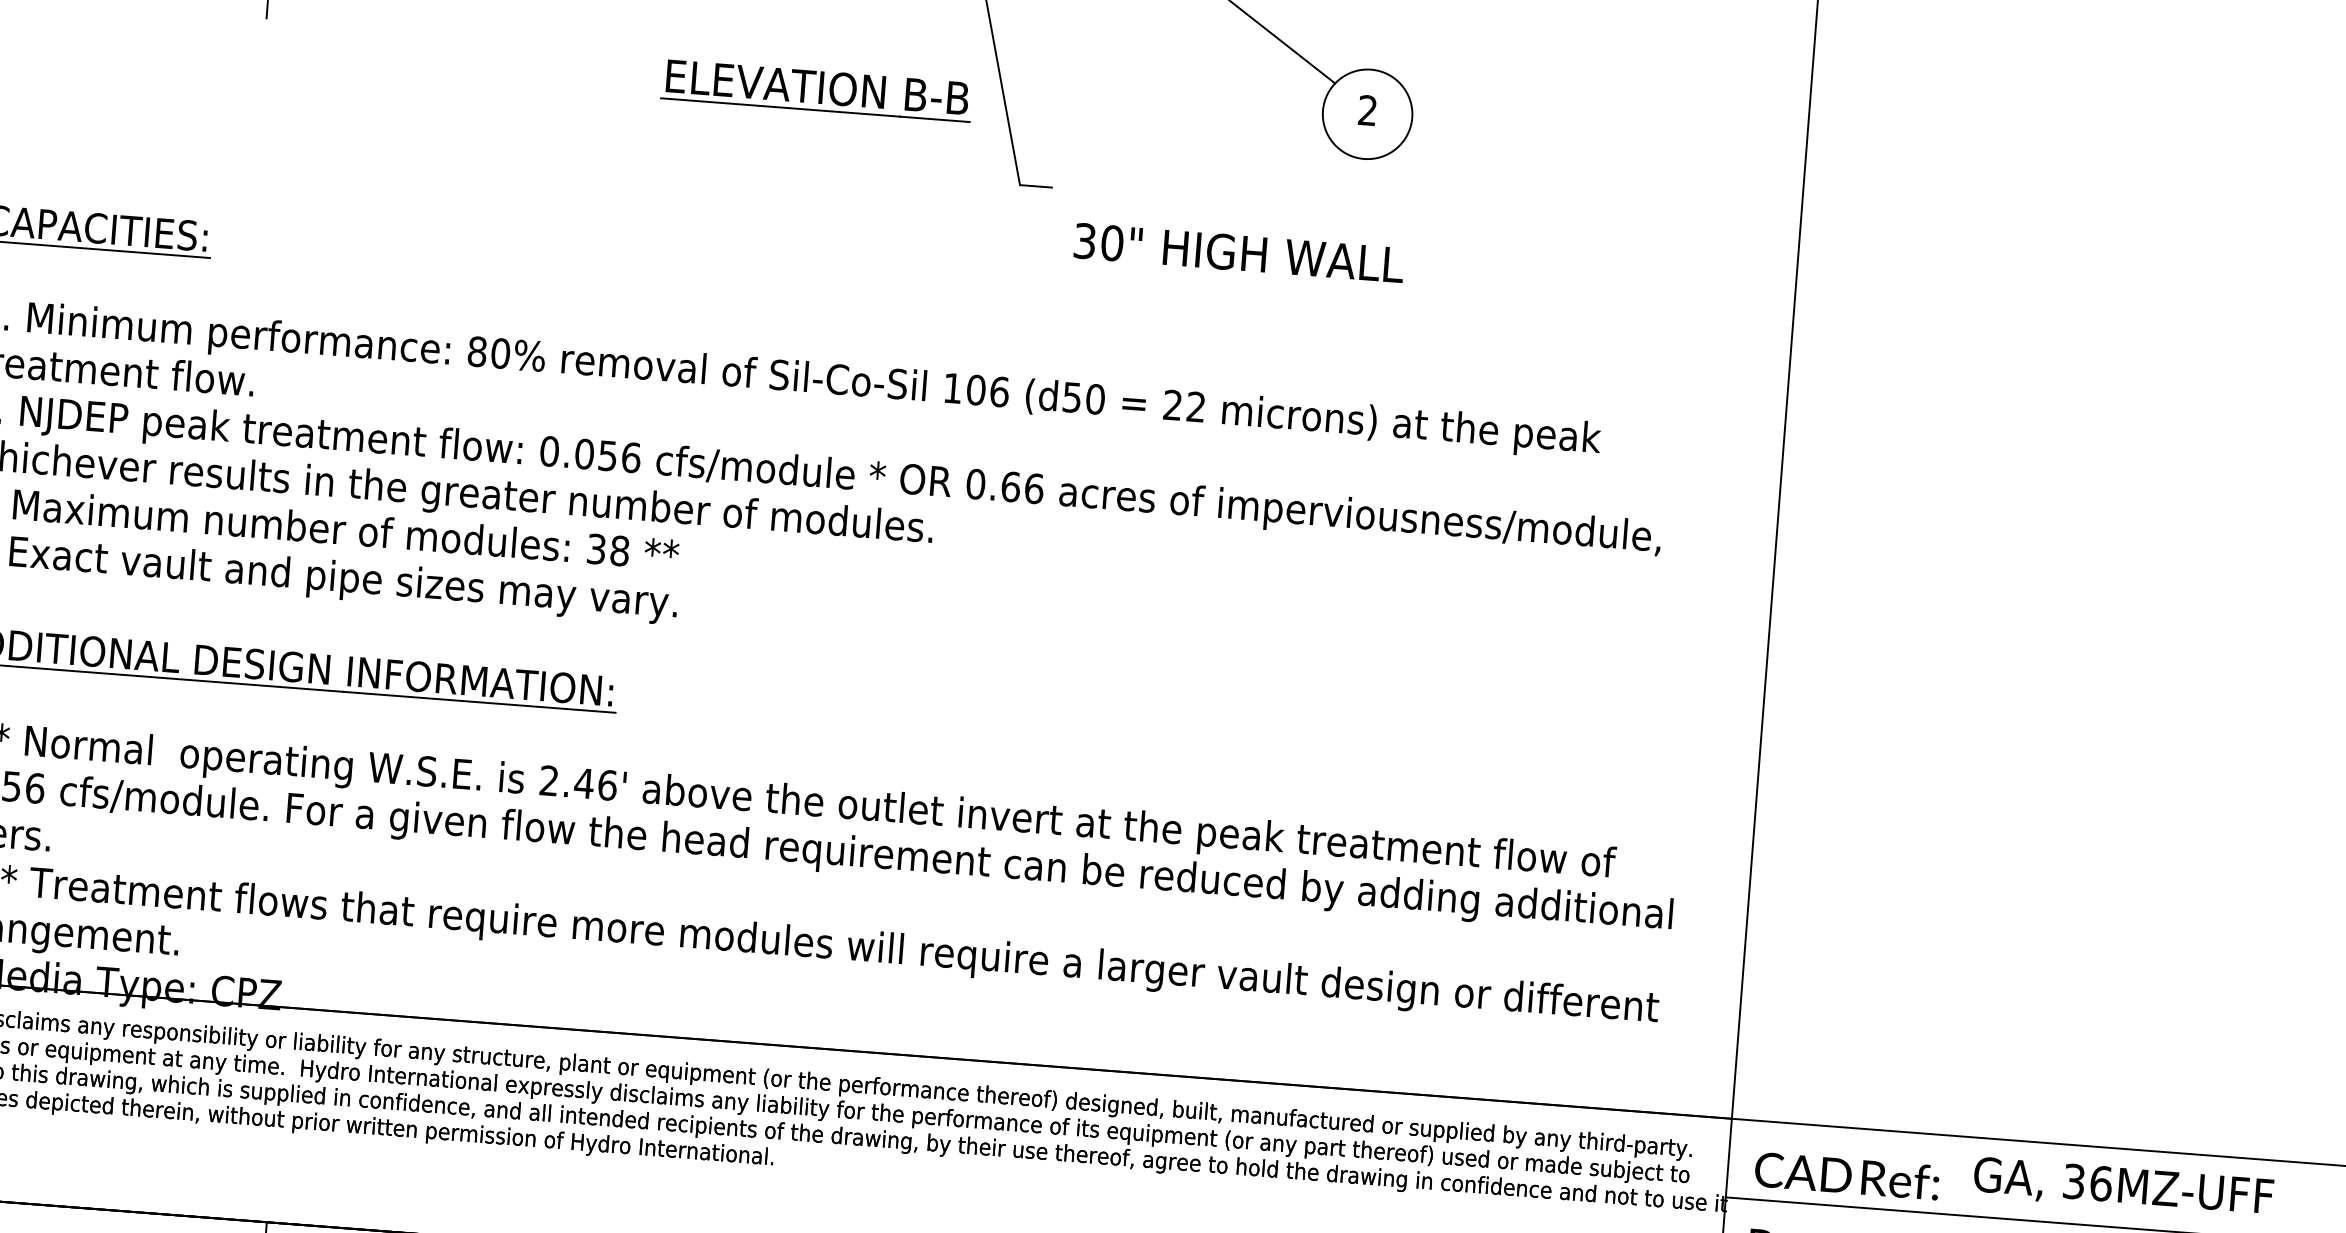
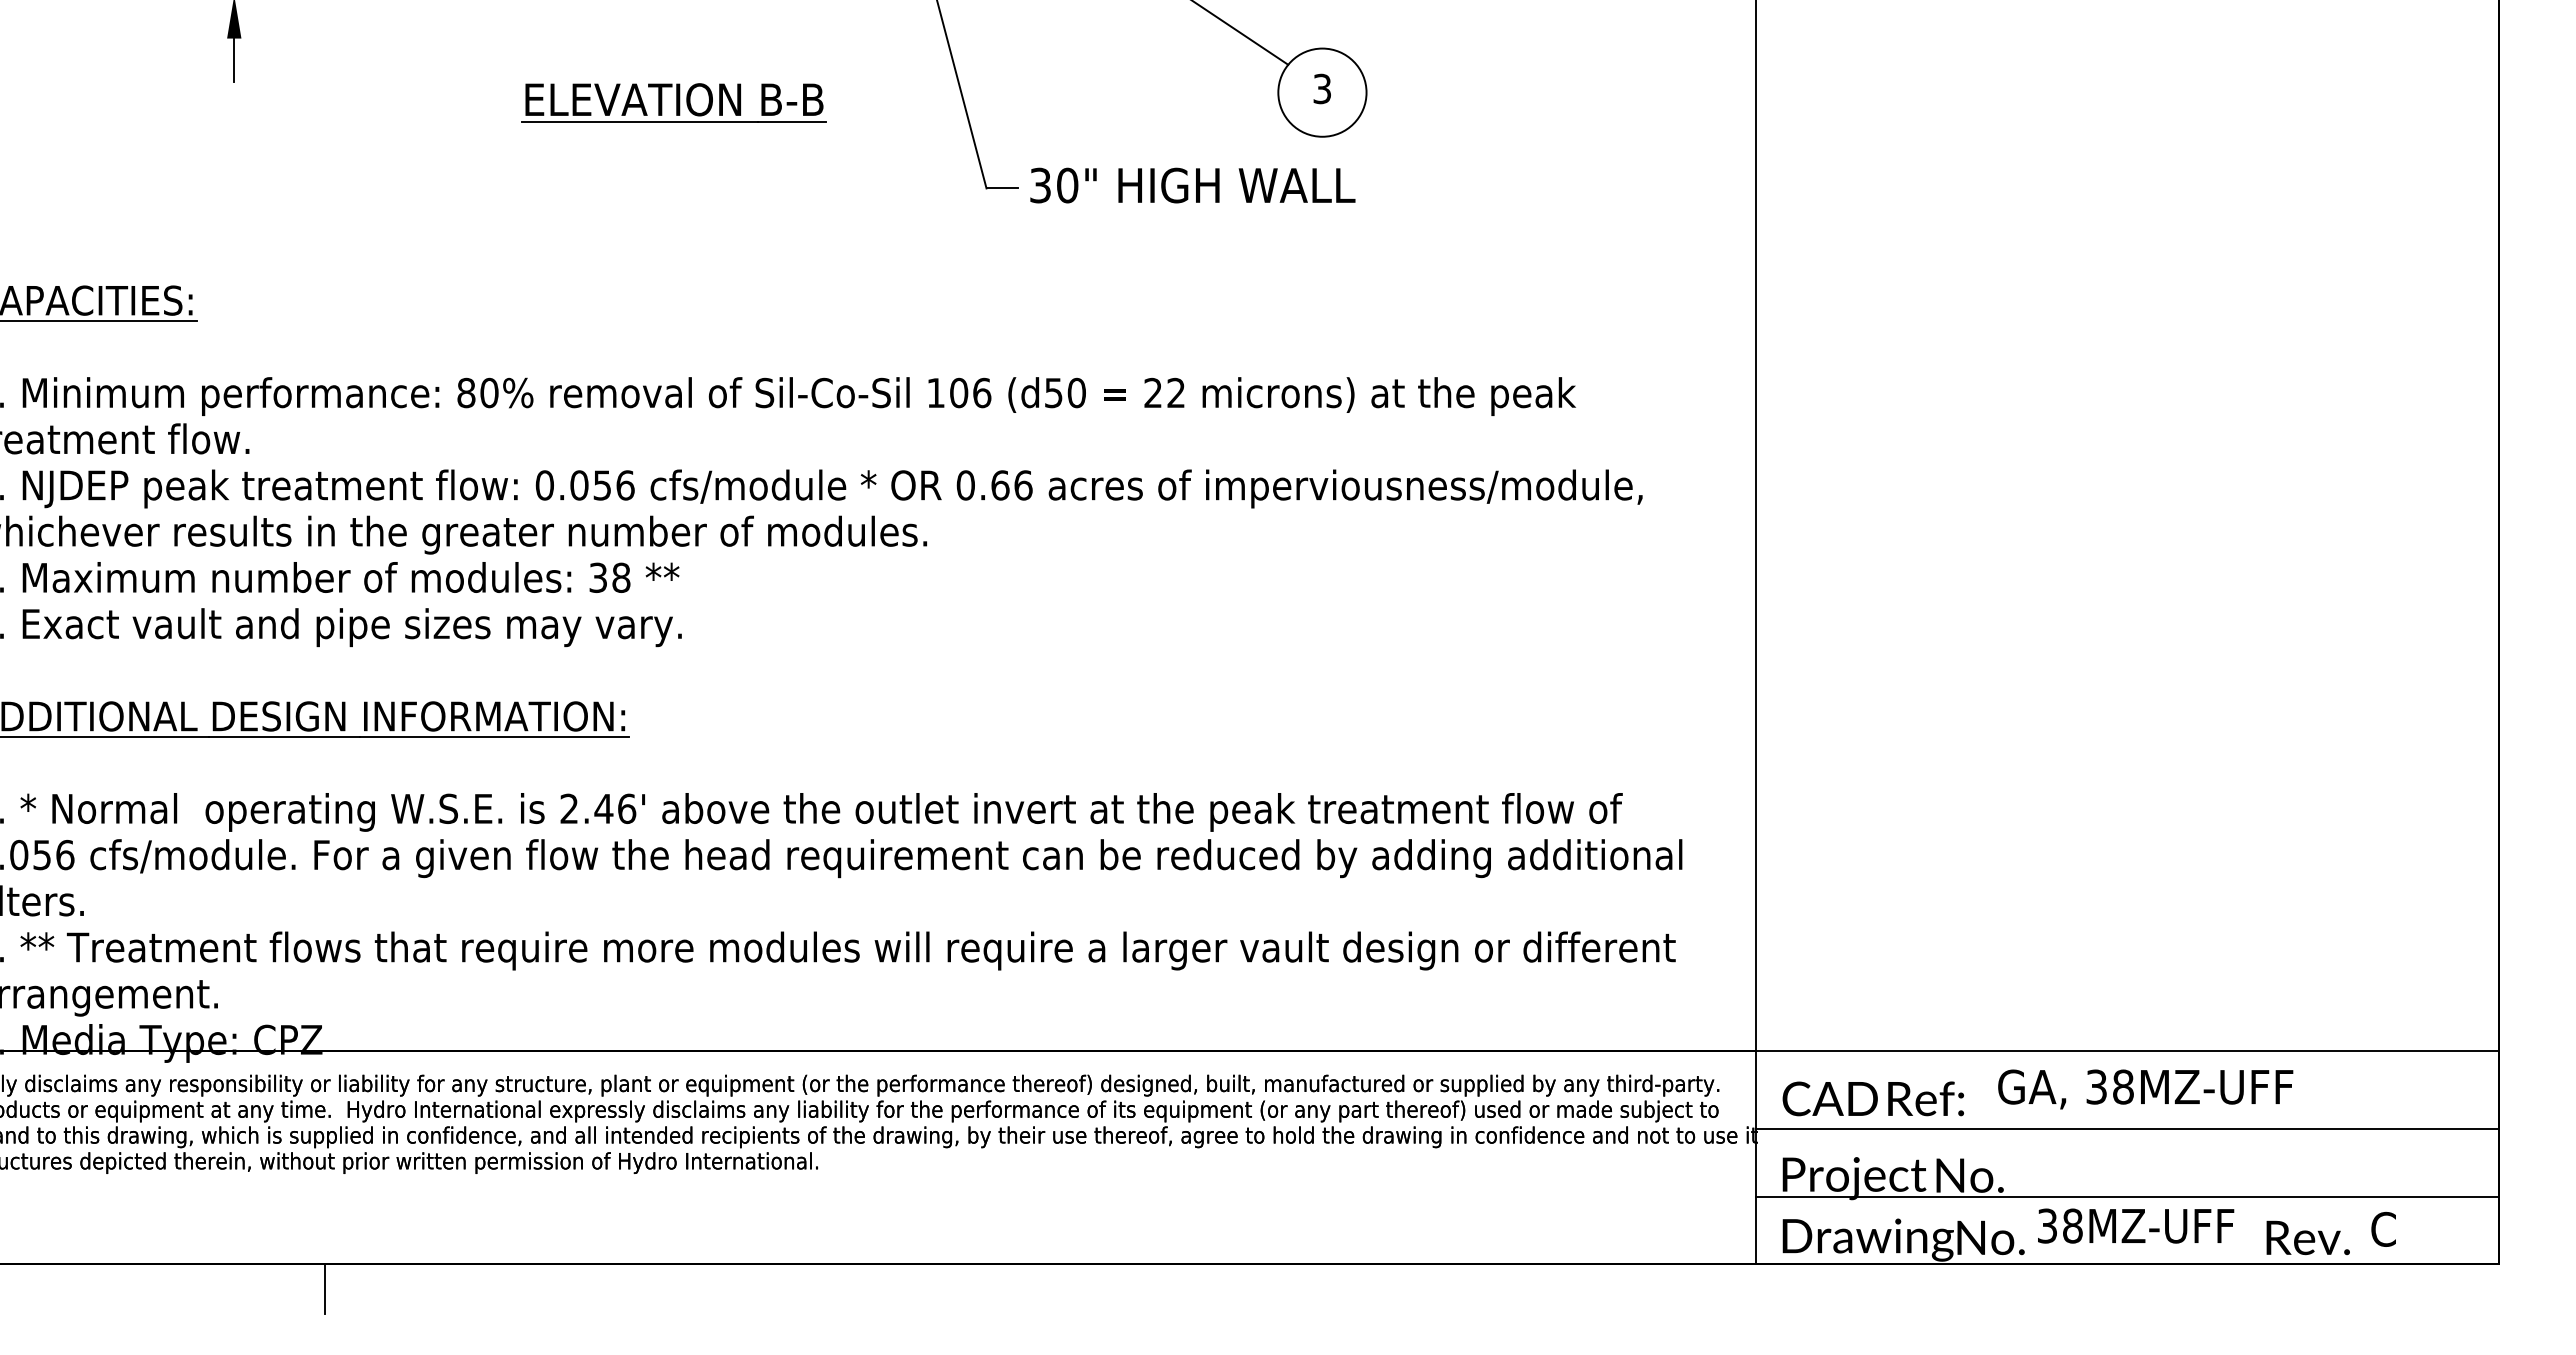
part: (816, 90) -> (673, 102), moved
text: (1366, 111) -> (1321, 89), 2 -> 3
text: (1238, 252) -> (1192, 185), moved
text: (2101, 1183) -> (2123, 1086), 36MZ-UFF -> 38MZ-UFF

